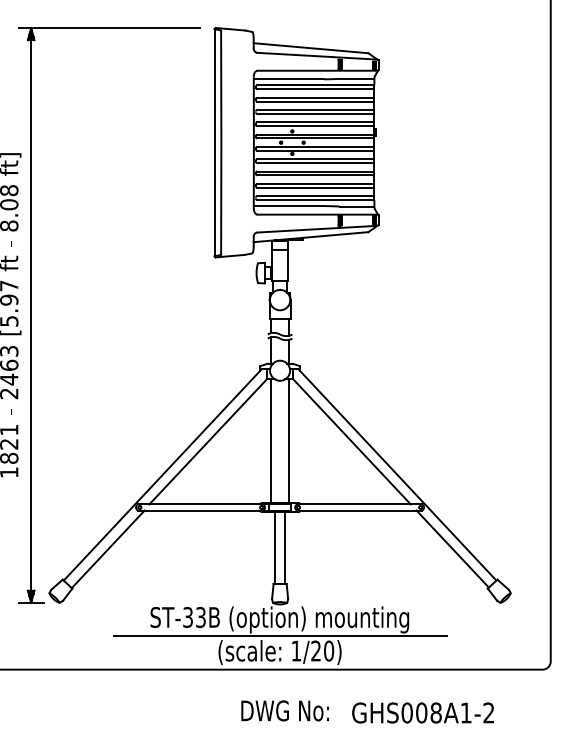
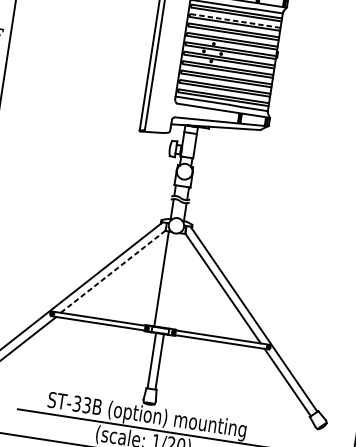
line: (315, 97) -> (235, 20), solid -> dashed
line: (288, 441) -> (174, 280), removed
line: (207, 442) -> (112, 272), solid -> dashed

